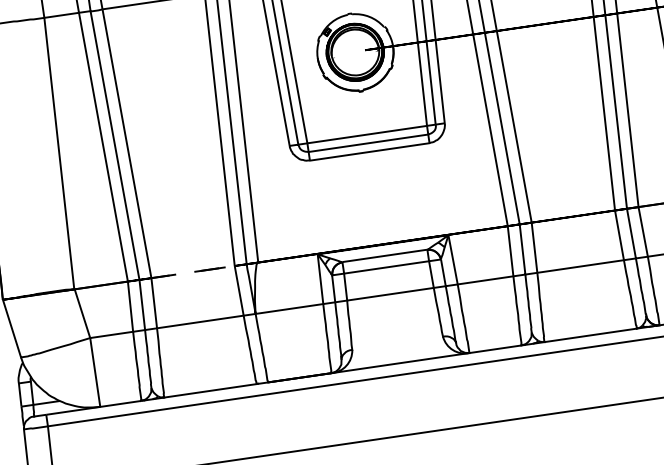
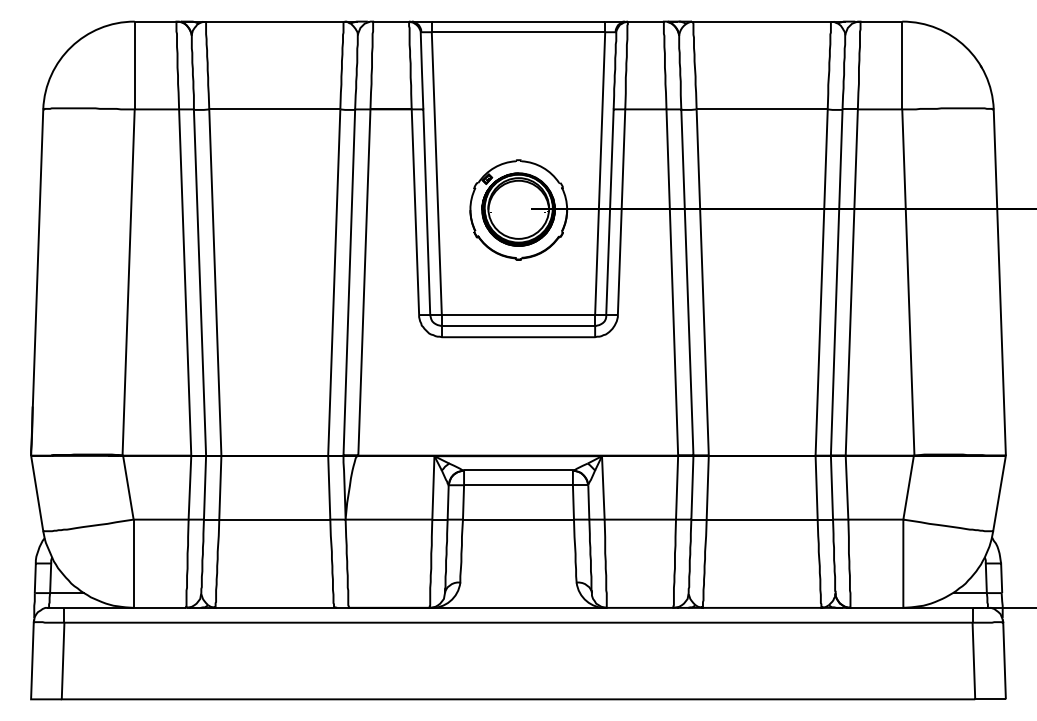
line: (234, 265) -> (328, 455), dashed -> solid

